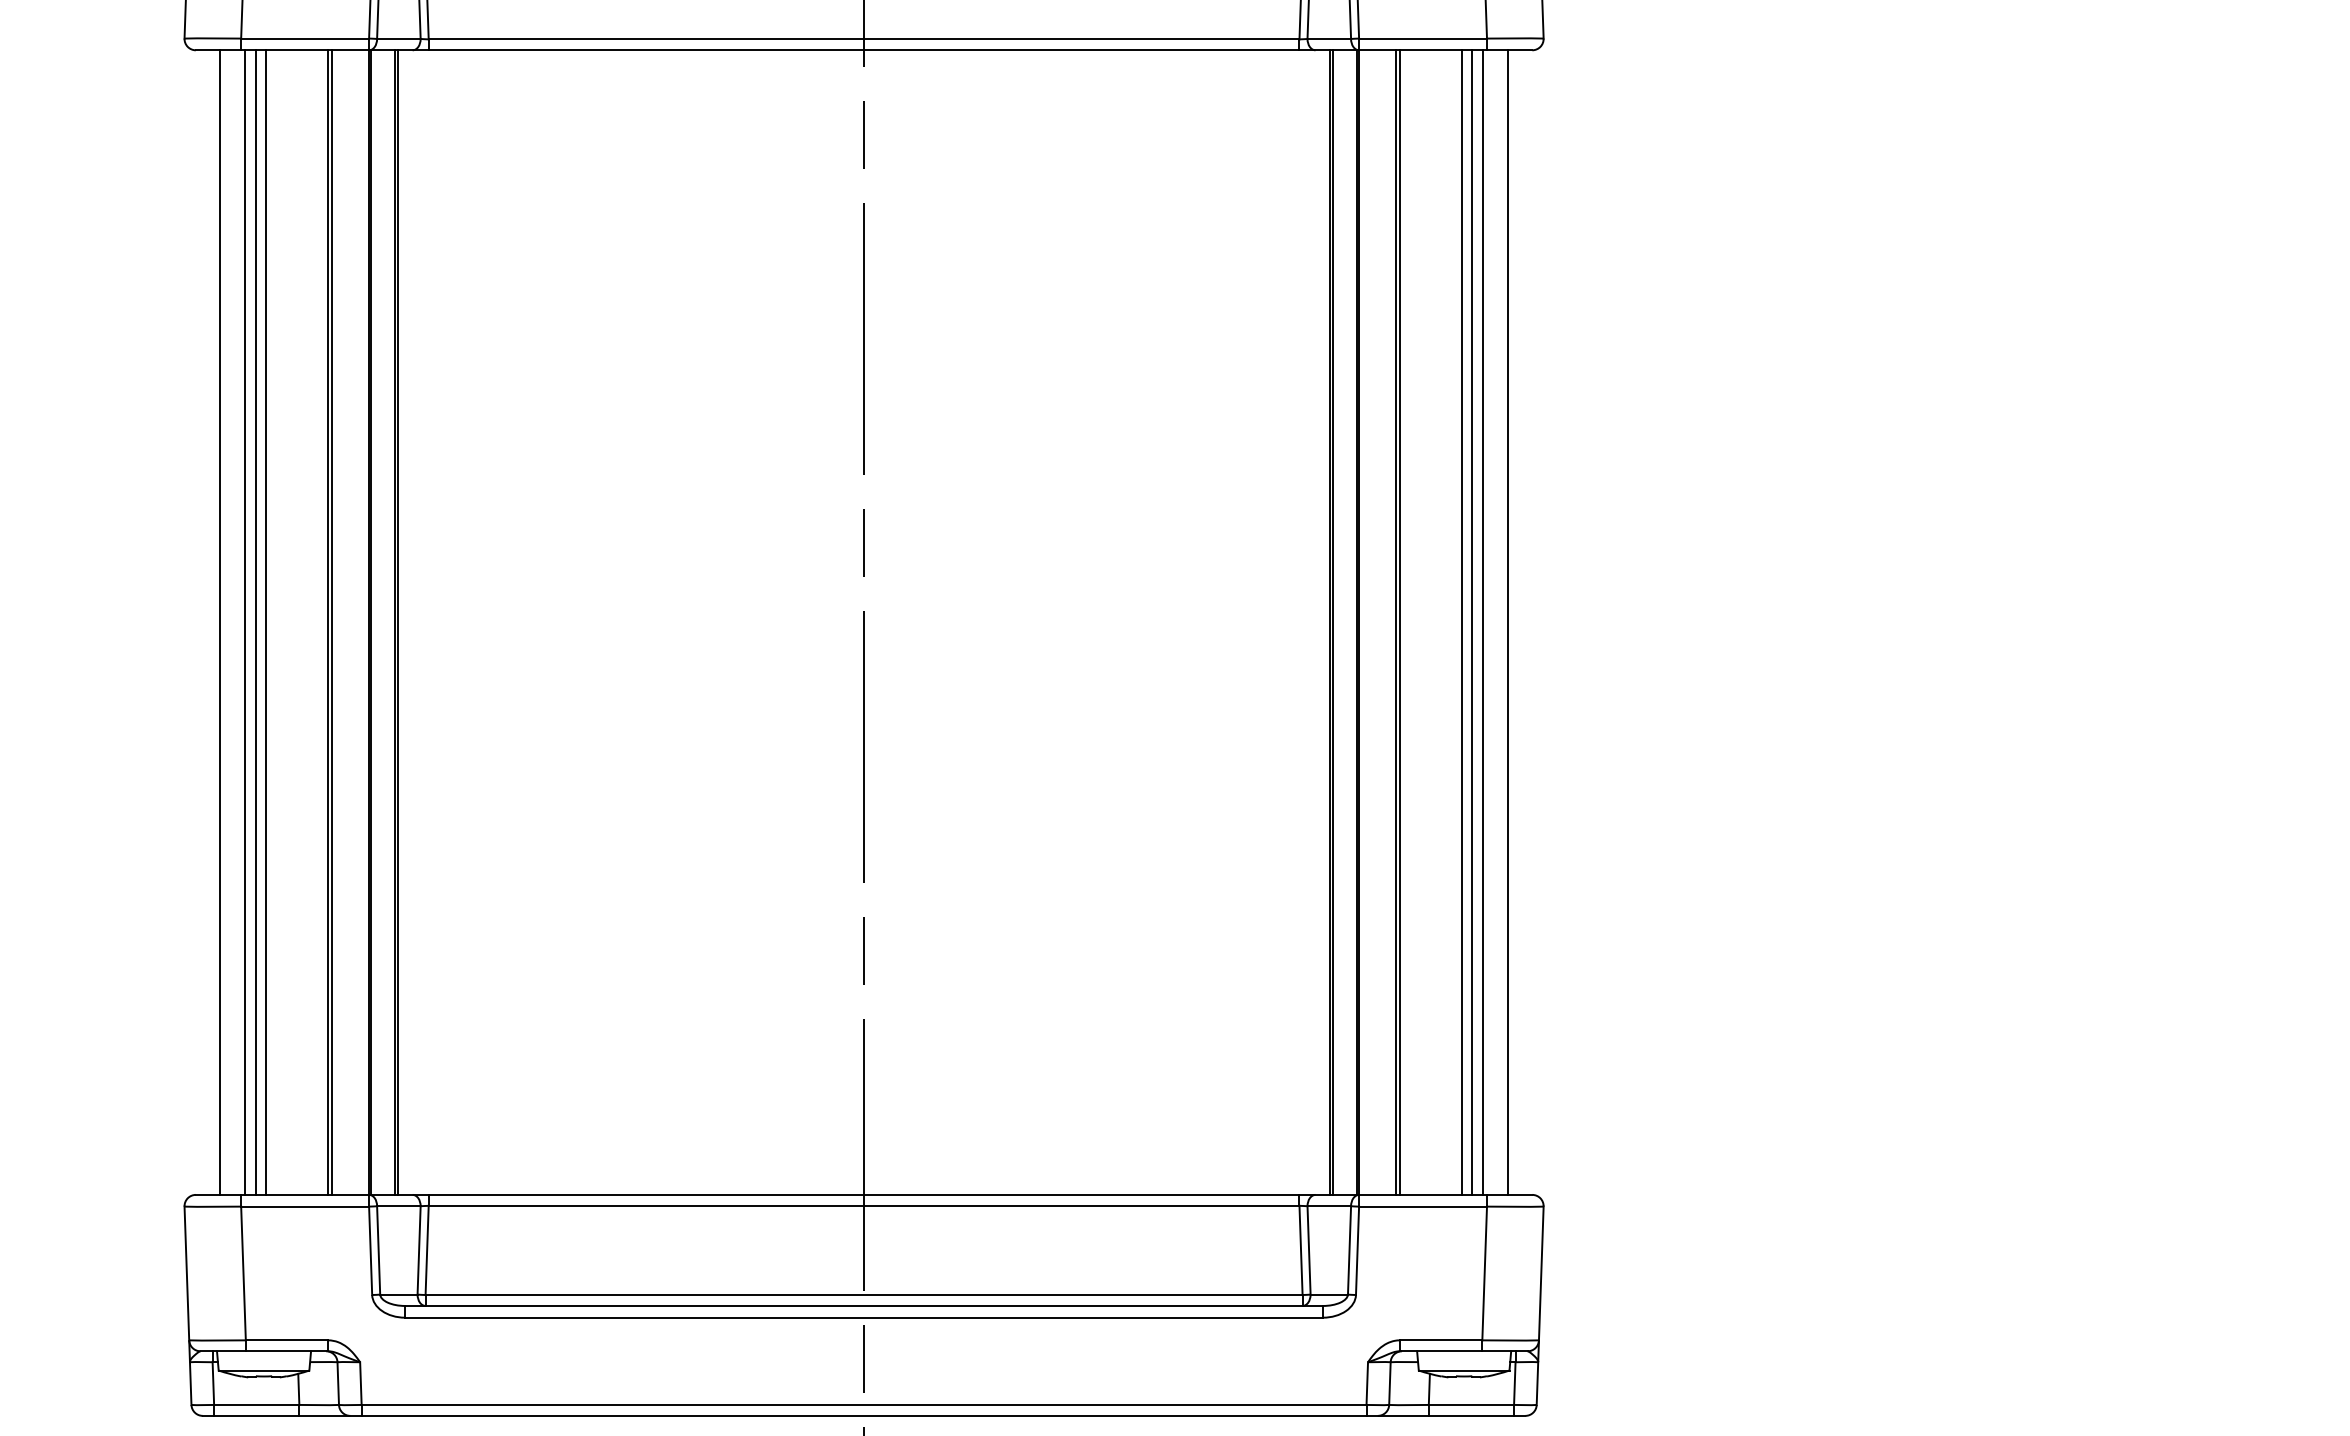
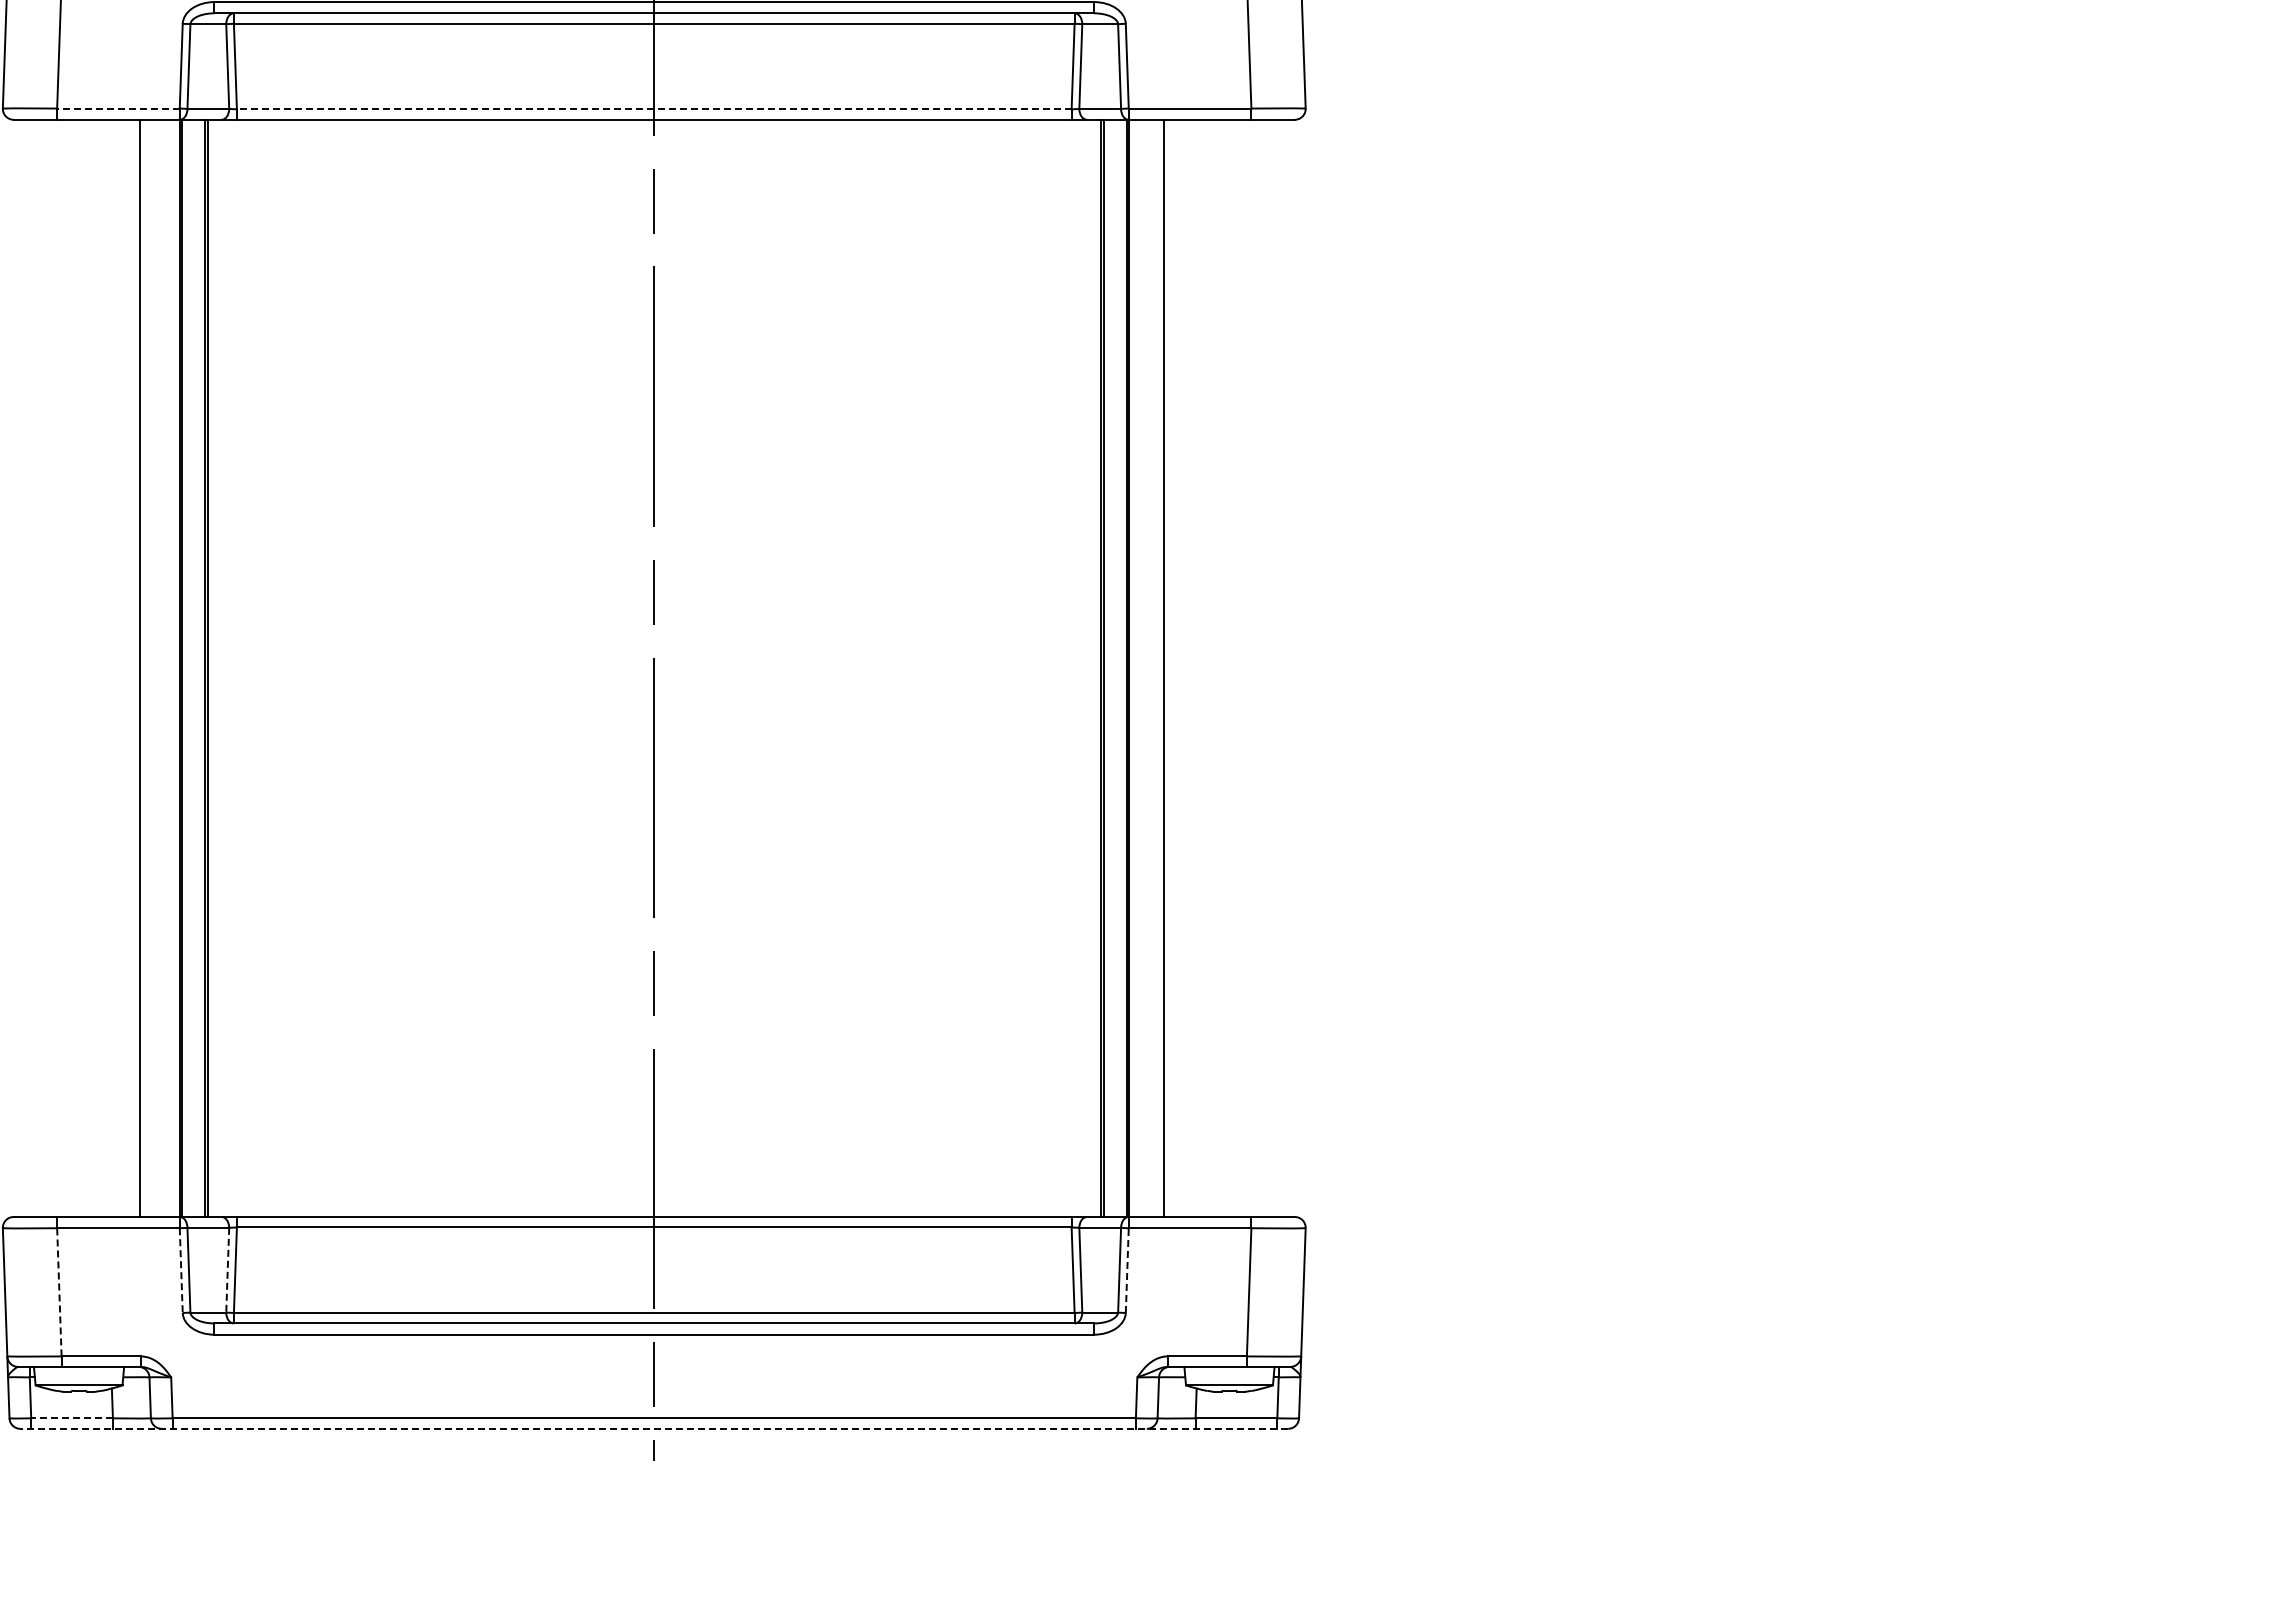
line: (304, 38) -> (117, 108), solid -> dashed
line: (863, 39) -> (653, 109), solid -> dashed
line: (219, 621) -> (36, 667), removed
line: (244, 621) -> (60, 667), removed
line: (256, 621) -> (71, 667), removed
line: (266, 621) -> (81, 667), removed
line: (332, 621) -> (144, 667), removed
line: (1400, 621) -> (1168, 667), removed
line: (1462, 621) -> (1227, 667), removed
line: (1472, 621) -> (1237, 667), removed
line: (1482, 621) -> (1247, 667), removed
line: (1507, 621) -> (1271, 667), removed
line: (418, 1250) -> (227, 1270), solid -> dashed
line: (1357, 1250) -> (1127, 1270), solid -> dashed
line: (370, 1251) -> (181, 1271), solid -> dashed
line: (243, 1272) -> (59, 1291), solid -> dashed
line: (257, 1405) -> (72, 1418), solid -> dashed
line: (864, 1415) -> (654, 1428), solid -> dashed

